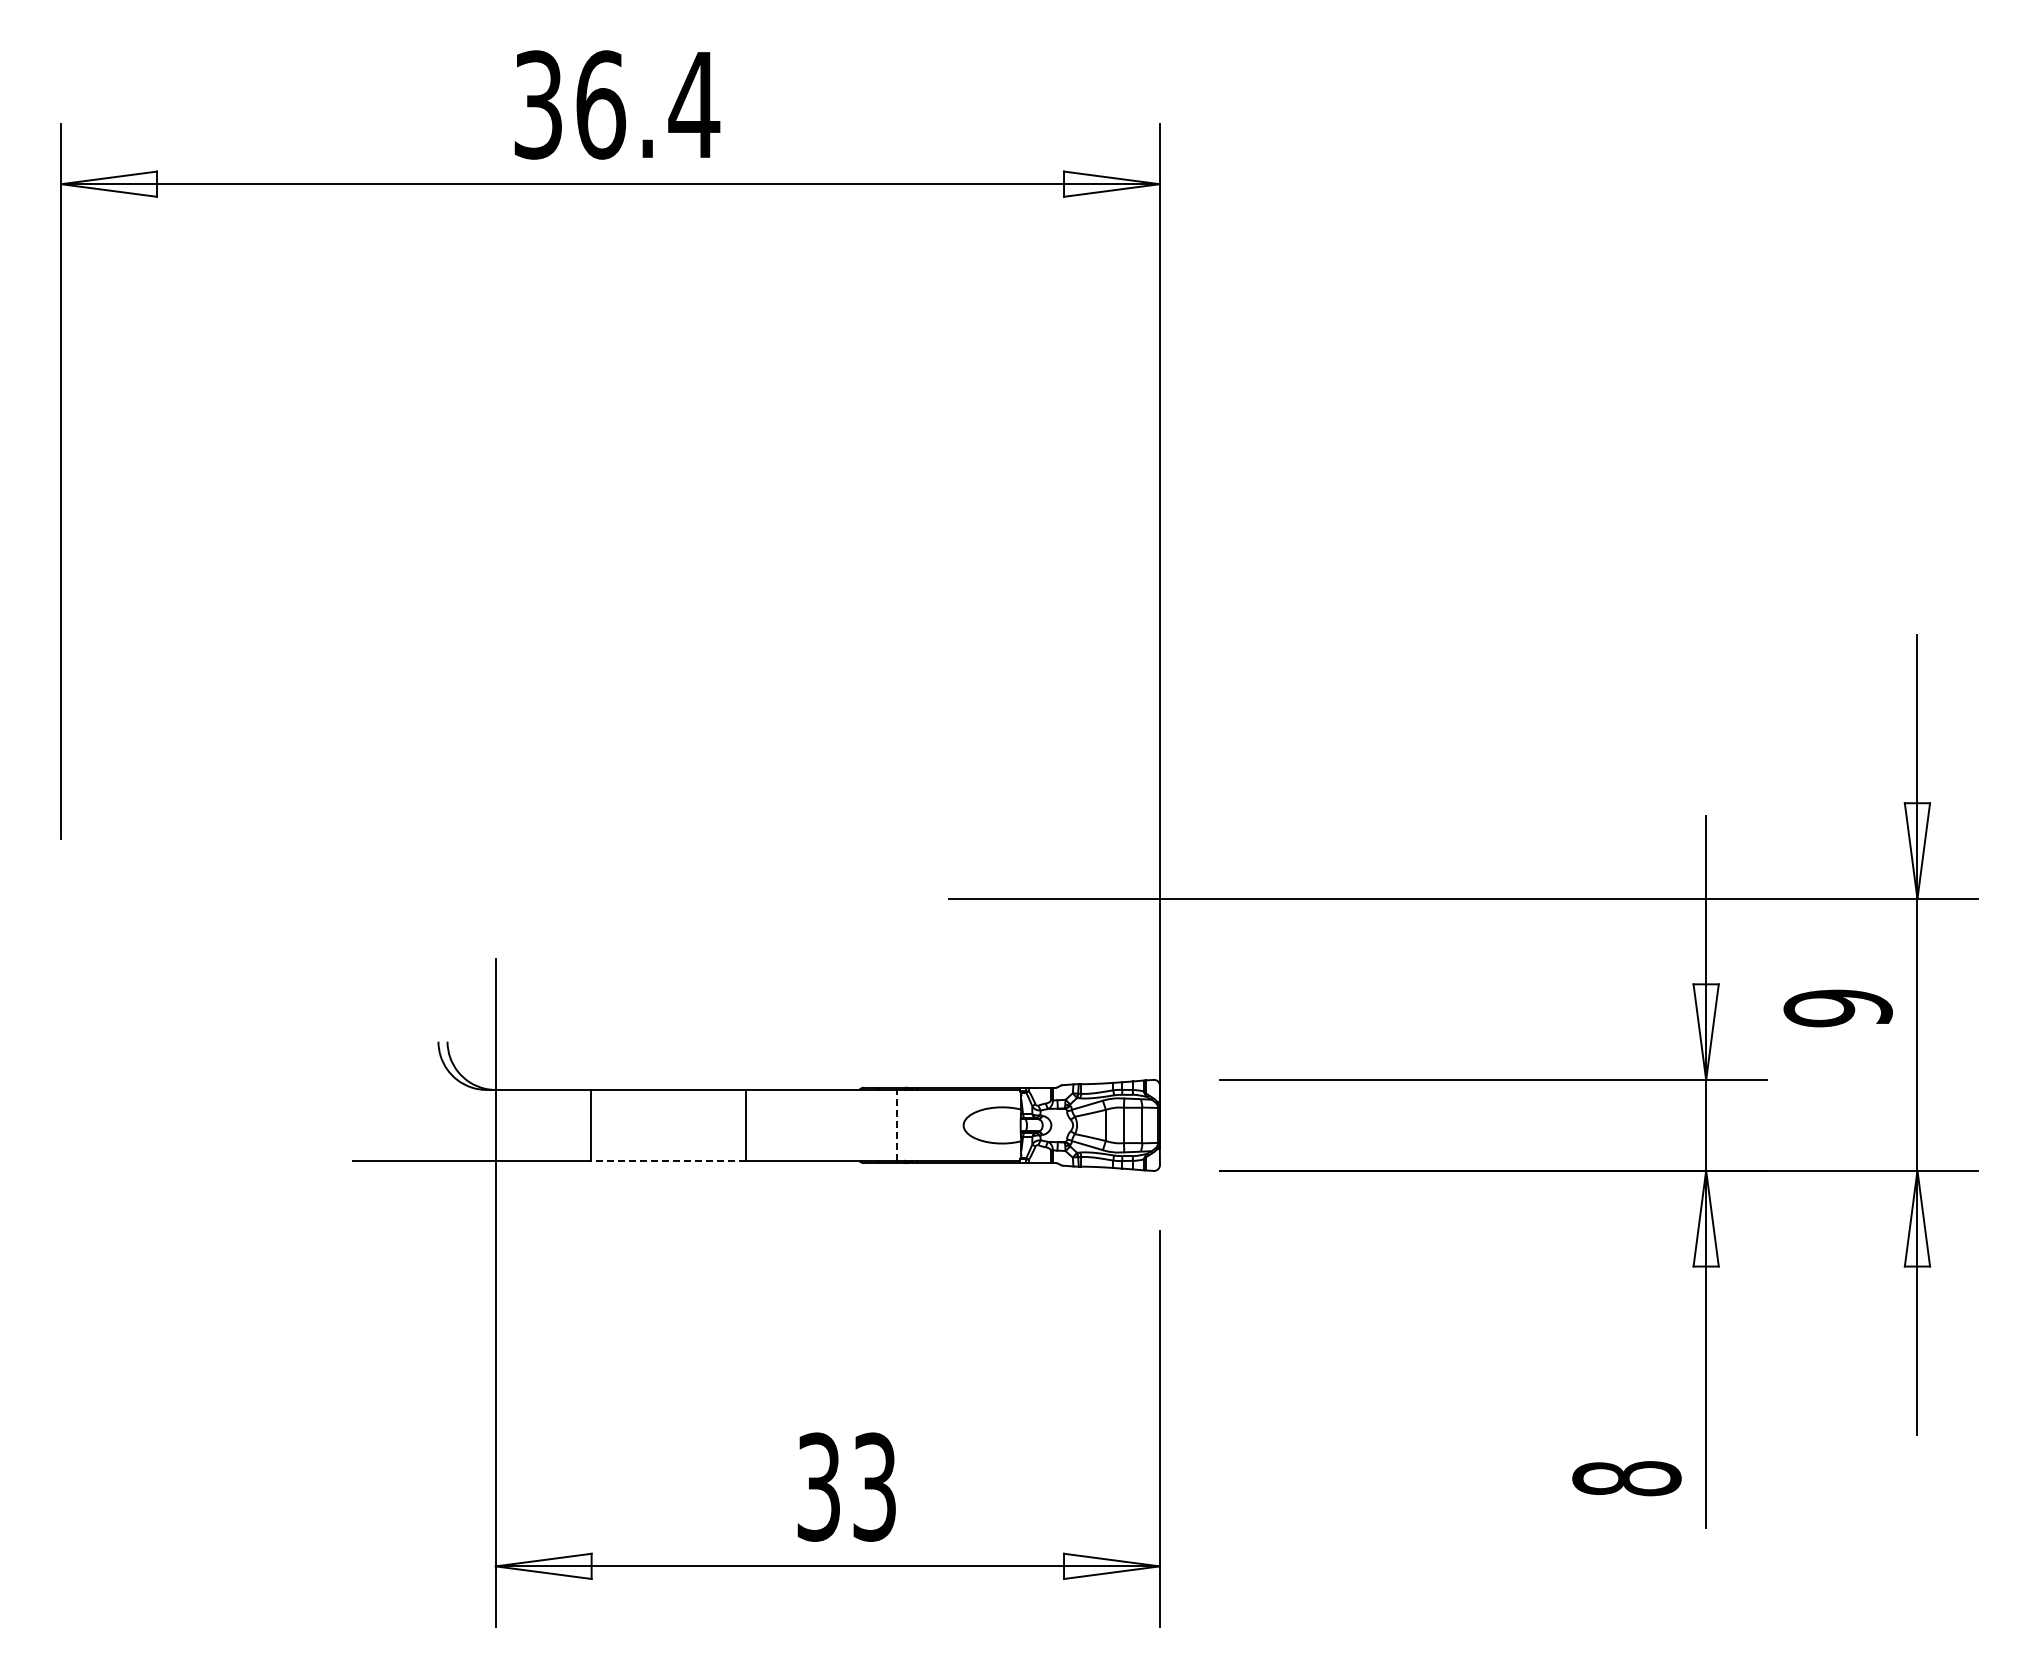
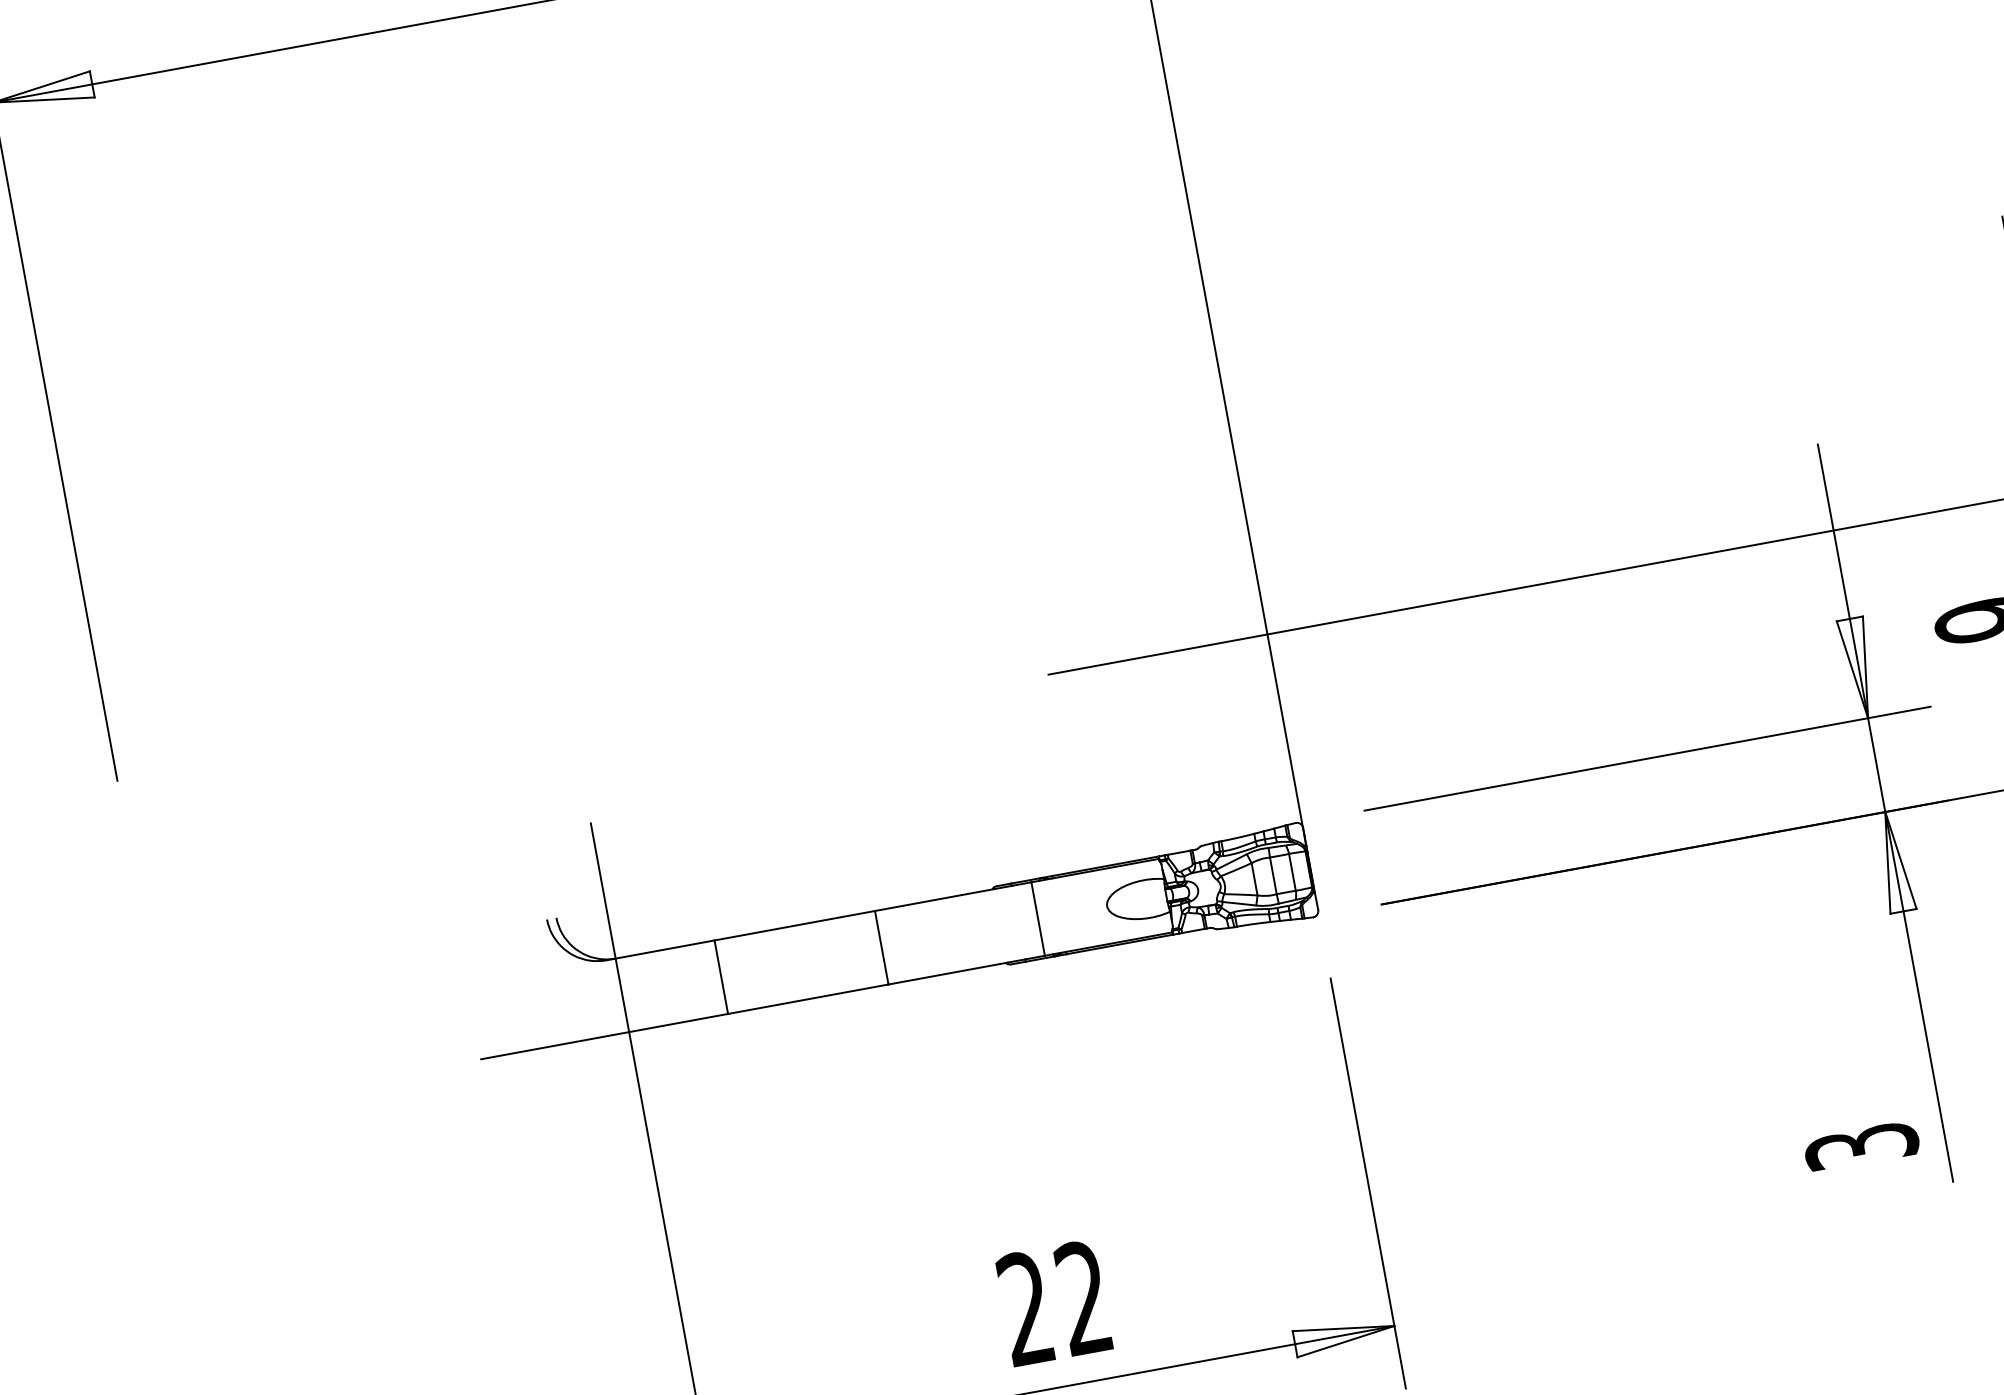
line: (896, 1124) -> (1037, 918), dashed -> solid
line: (668, 1160) -> (808, 998), dashed -> solid
text: (1626, 1478) -> (1861, 1146), 8 -> 3
text: (846, 1486) -> (1054, 1302), 33 -> 22

